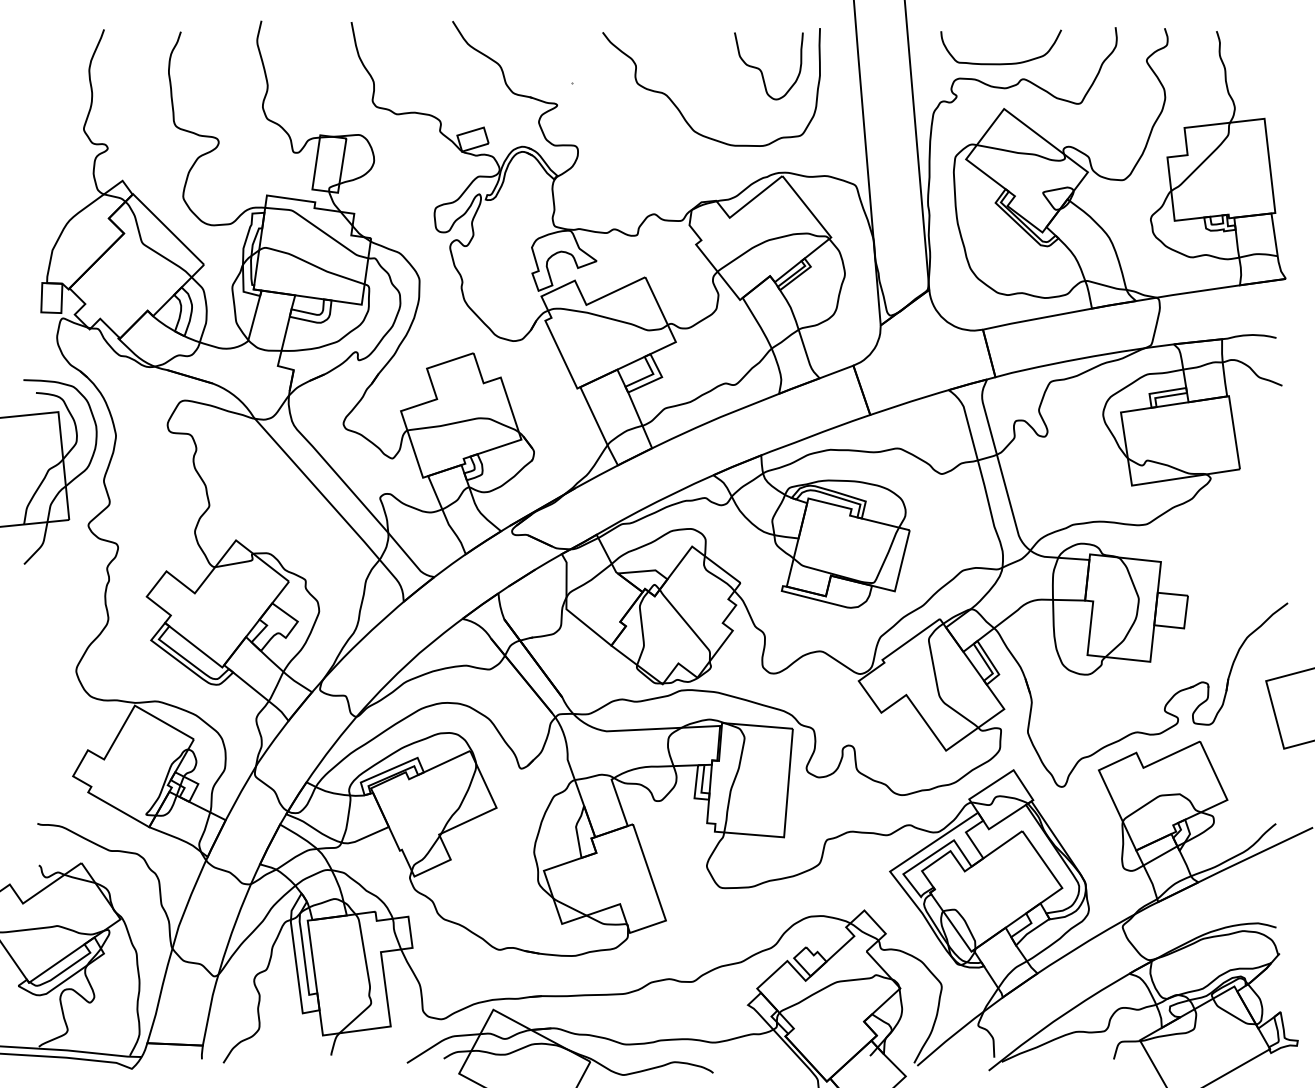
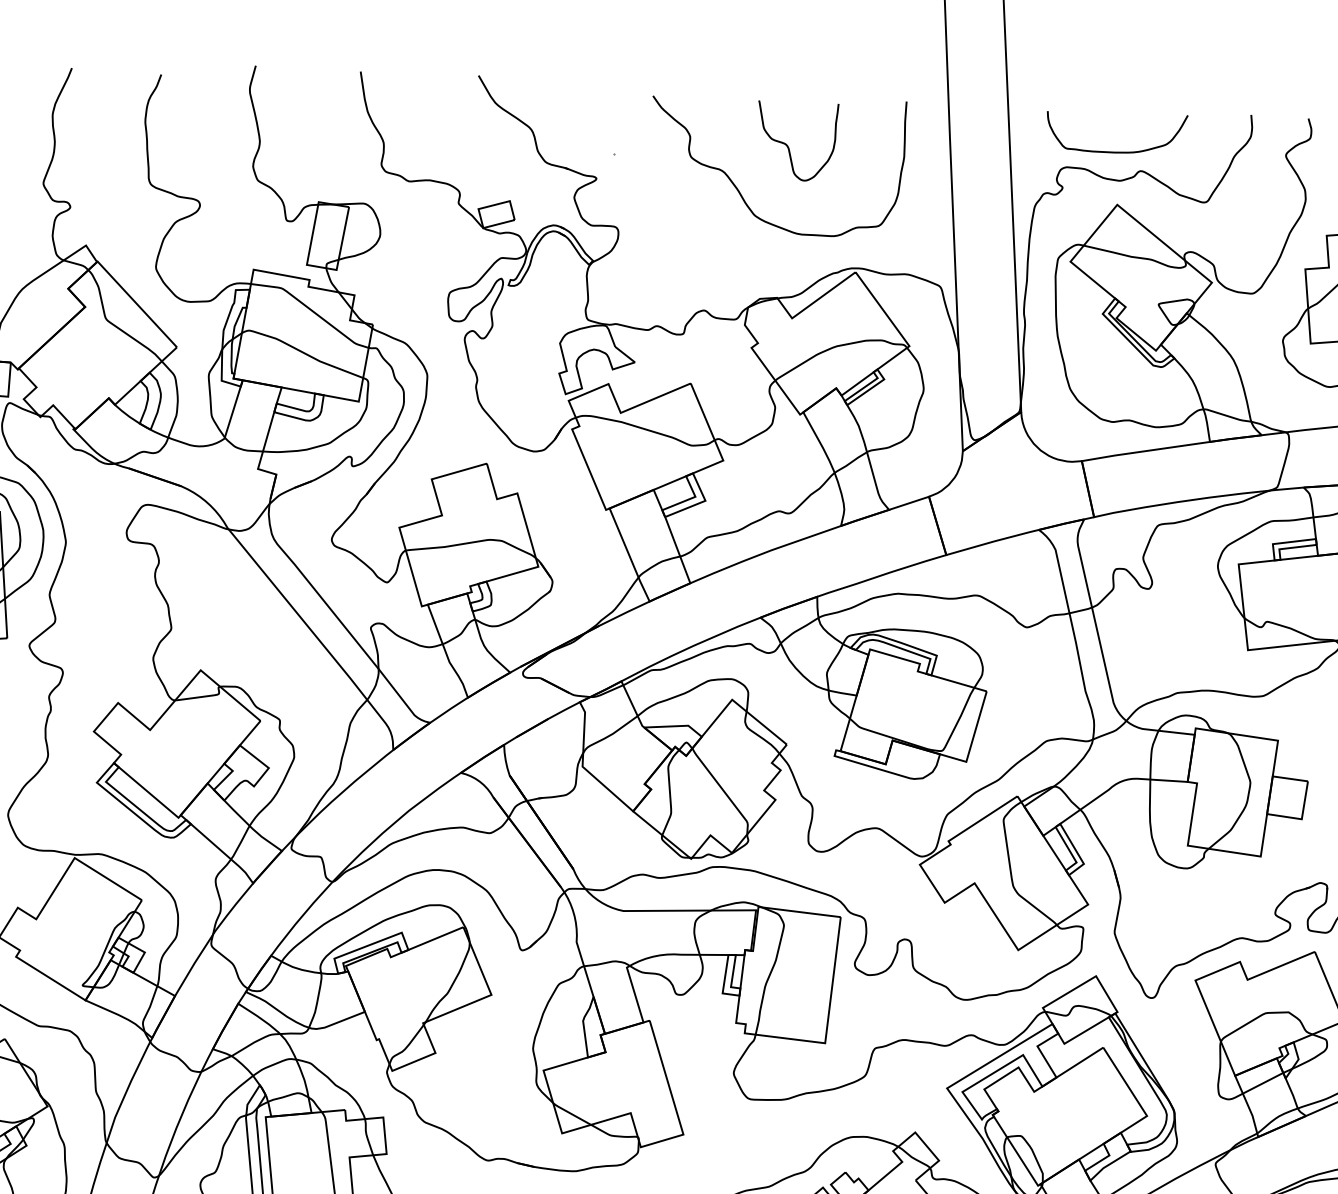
curve: (762, 71) -> (789, 147), moved

